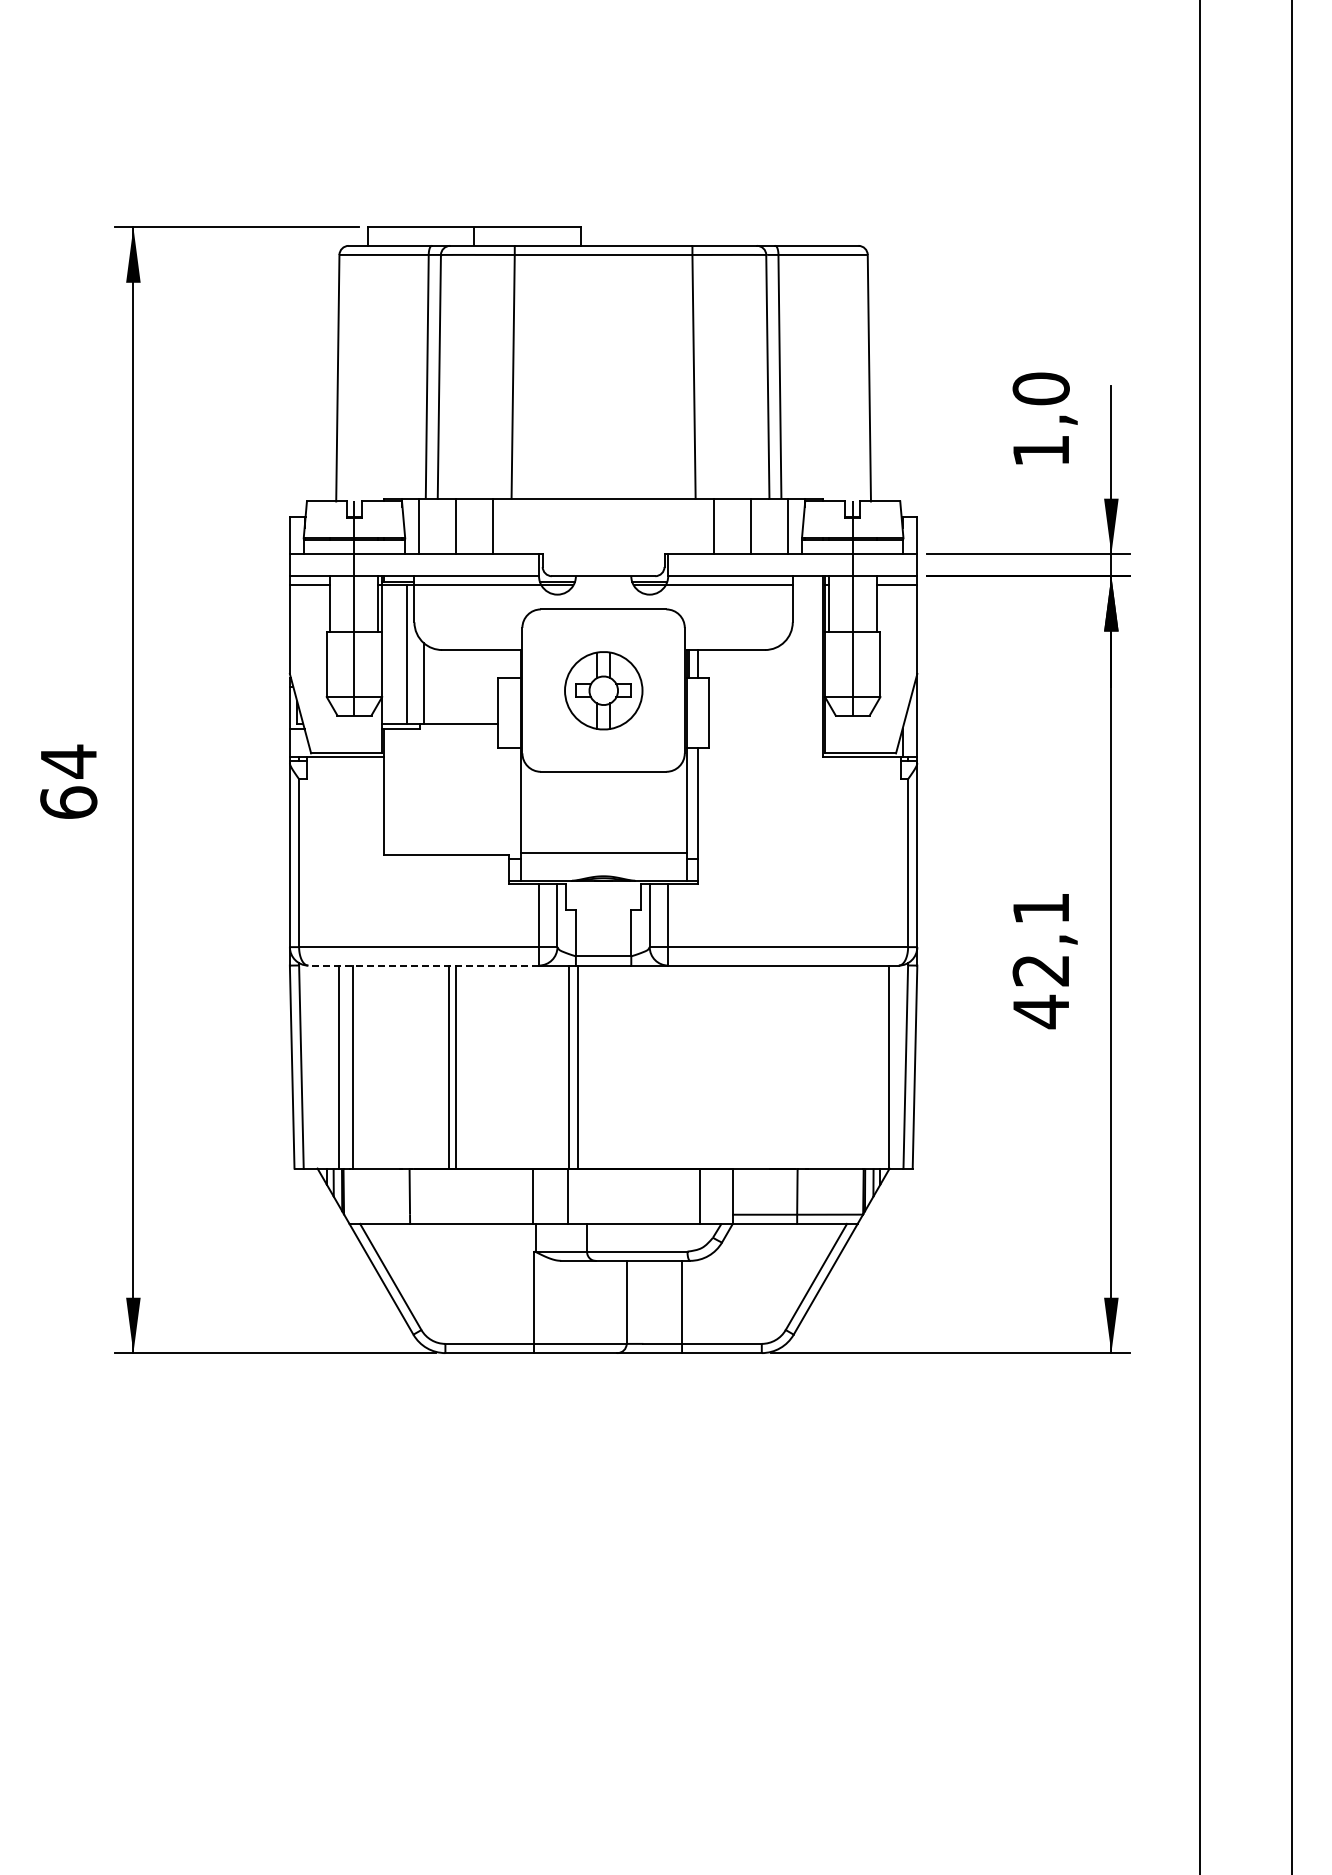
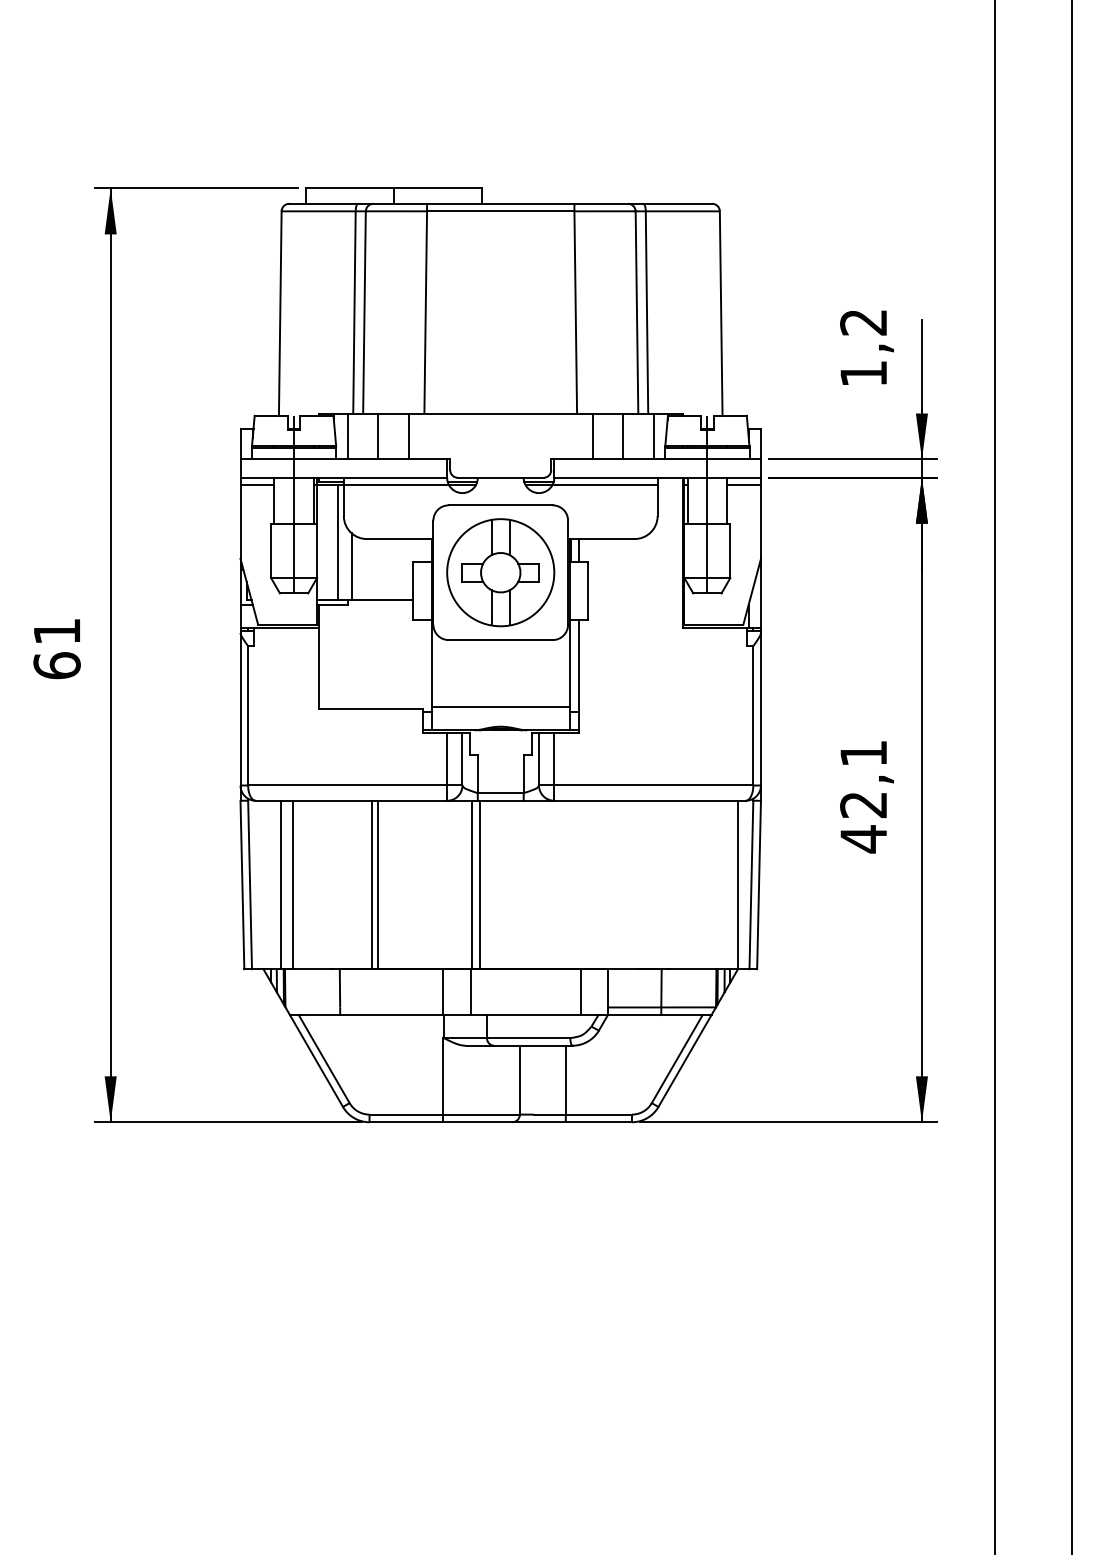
text: (1040, 388) -> (863, 322), 1,0 -> 1,2
part: (603, 690) -> (500, 572), size x1.67
text: (68, 761) -> (56, 631), 64 -> 61
line: (423, 965) -> (351, 800), dashed -> solid

